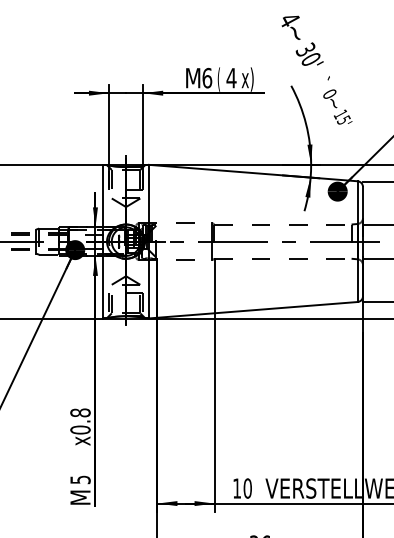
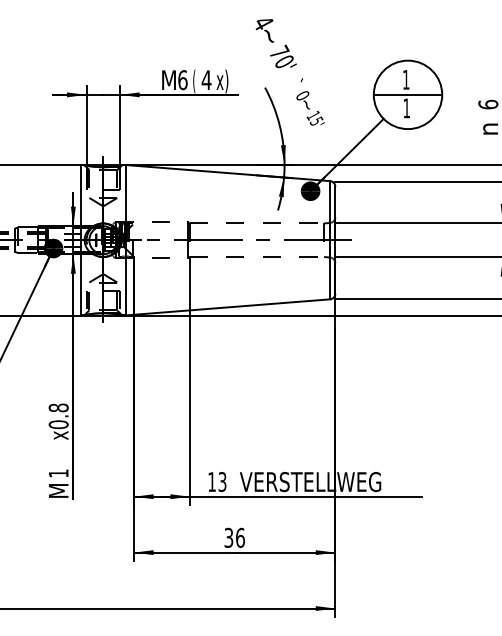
text: (305, 48) -> (279, 51), 30' -> 70'
text: (80, 479) -> (58, 473), 5 -> 1
text: (247, 489) -> (222, 482), 10 -> 13

